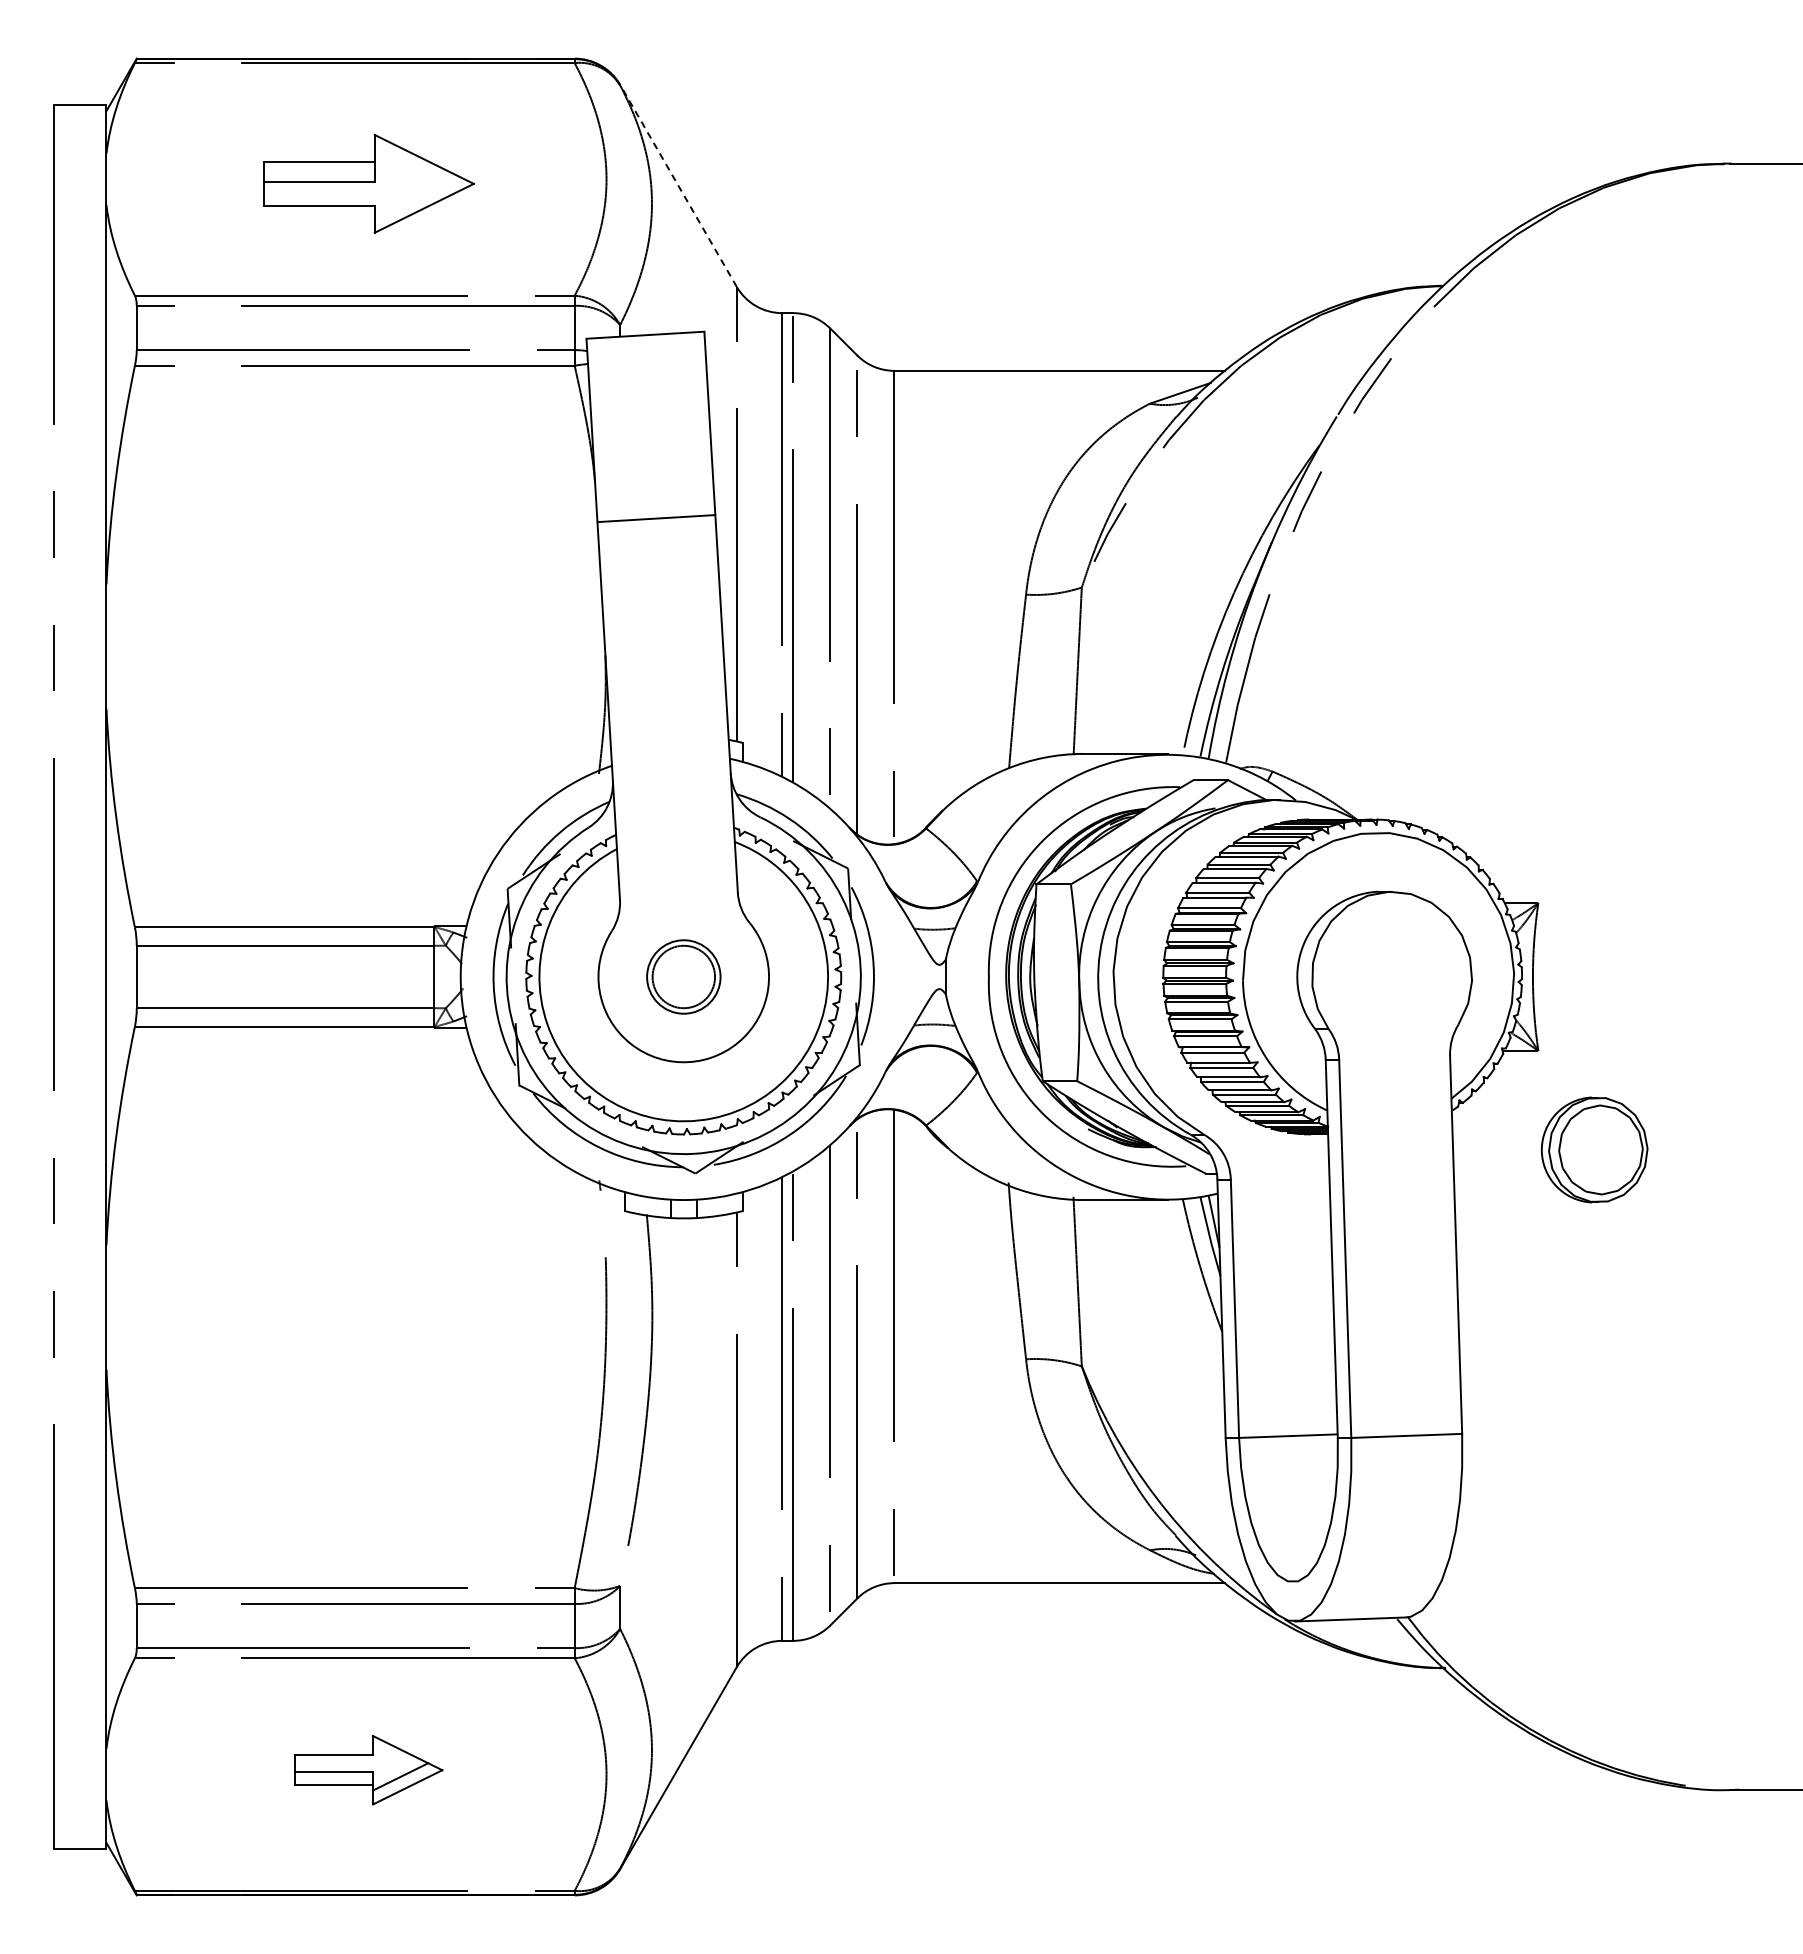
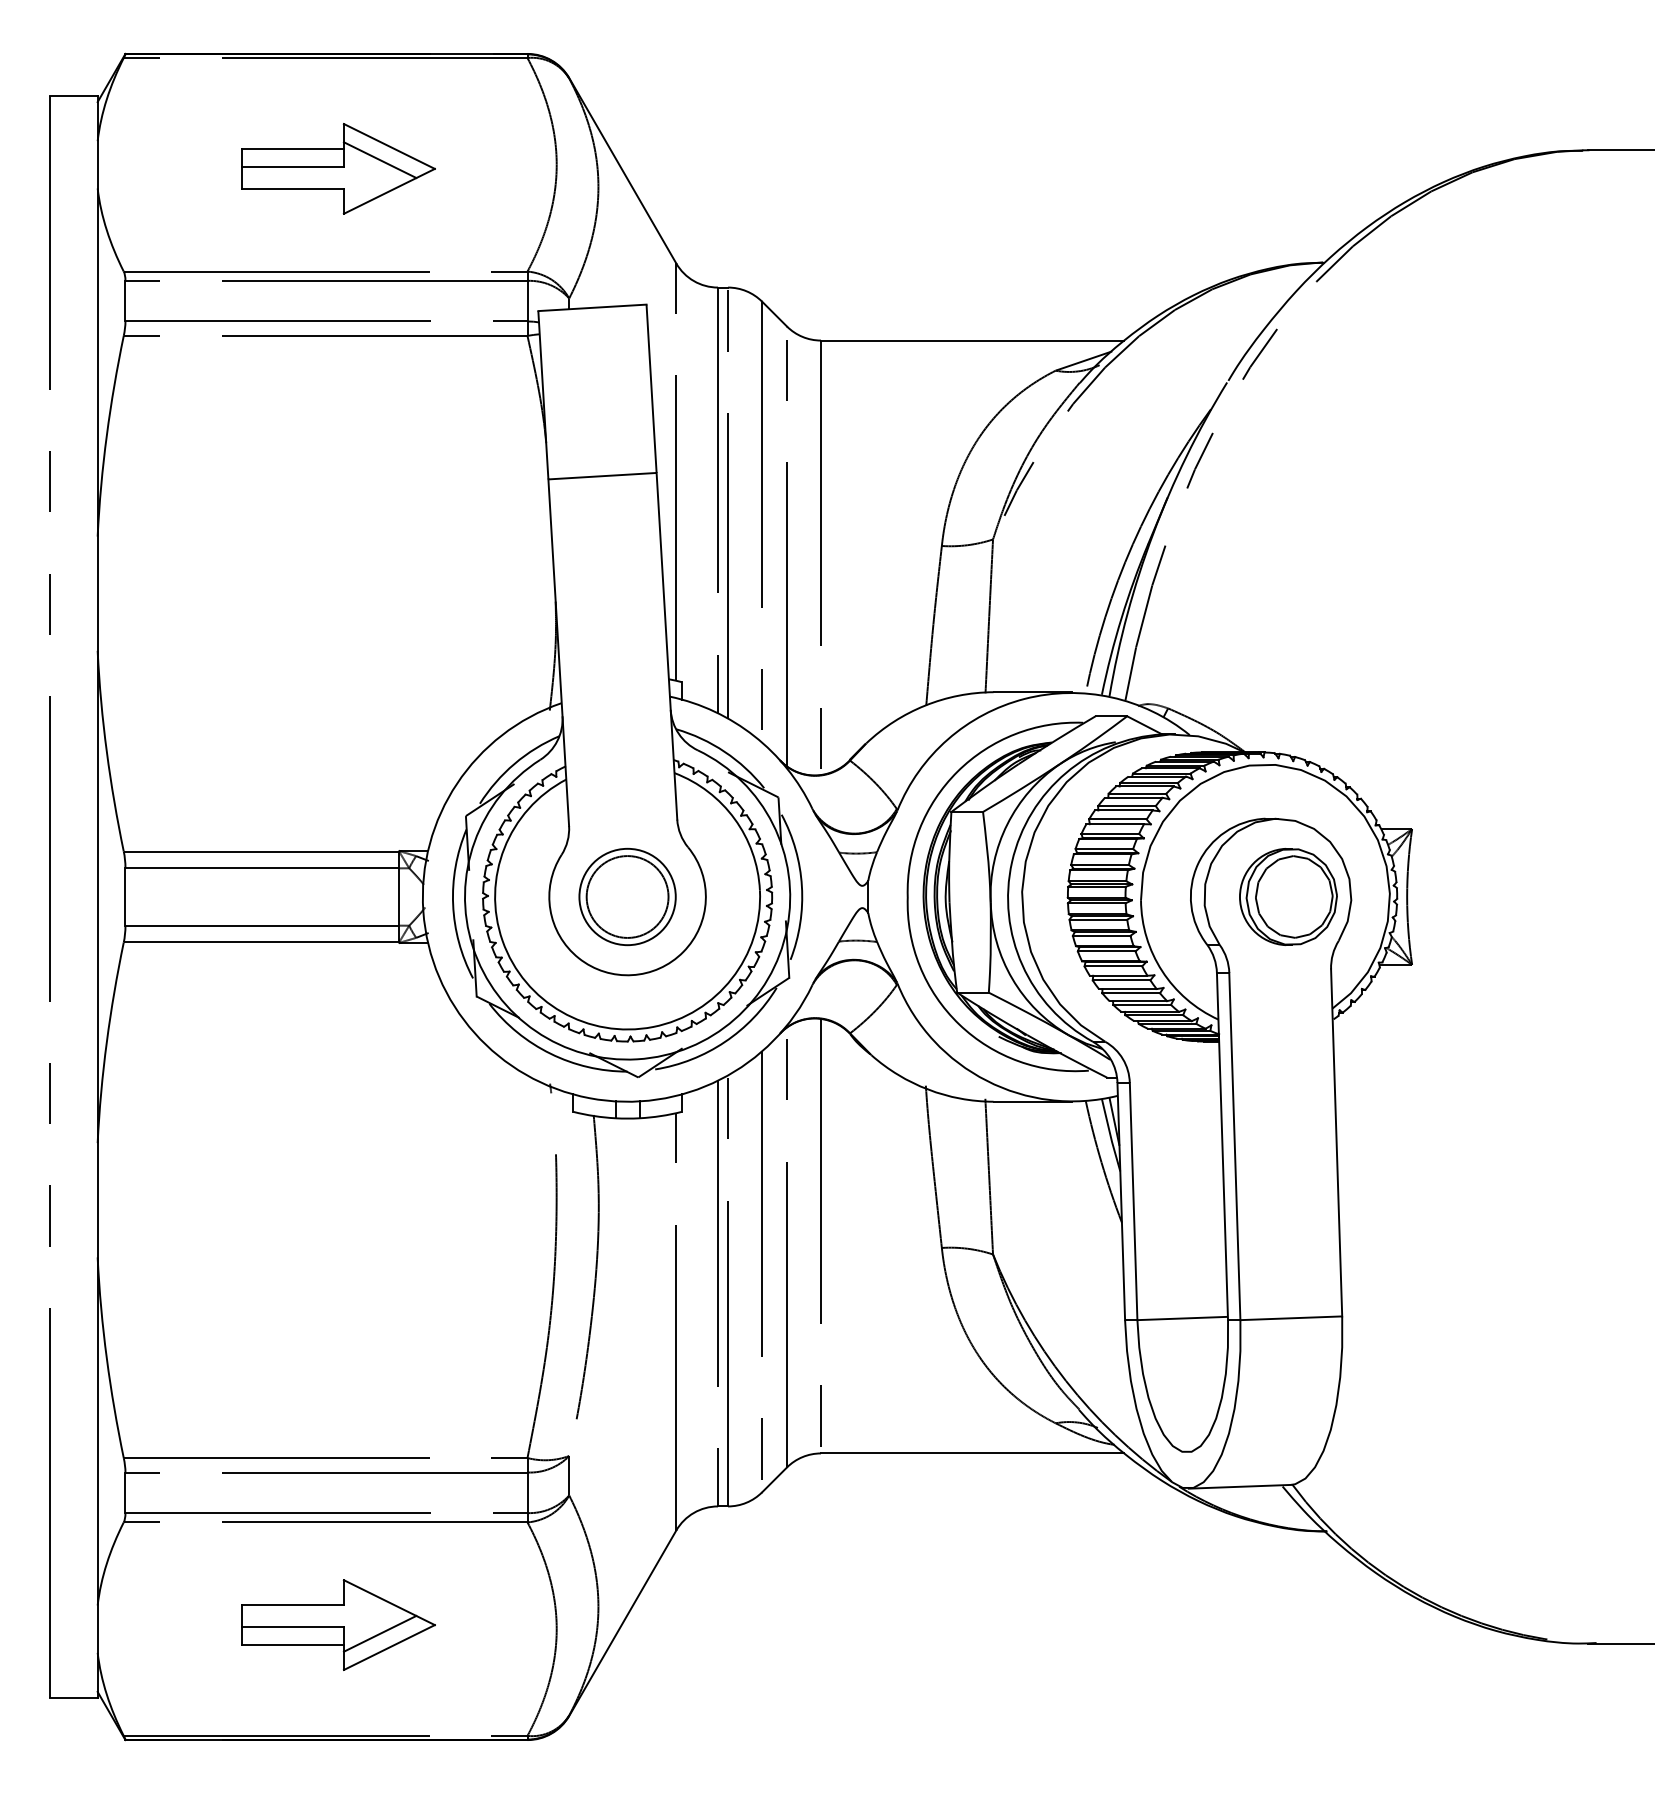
line: (413, 173) -> (379, 159), added
line: (678, 185) -> (622, 170), dashed -> solid
part: (683, 976) -> (627, 896), size x1.43
part: (1594, 1149) -> (1288, 896), moved
part: (368, 1770) -> (338, 1625), size x1.43

